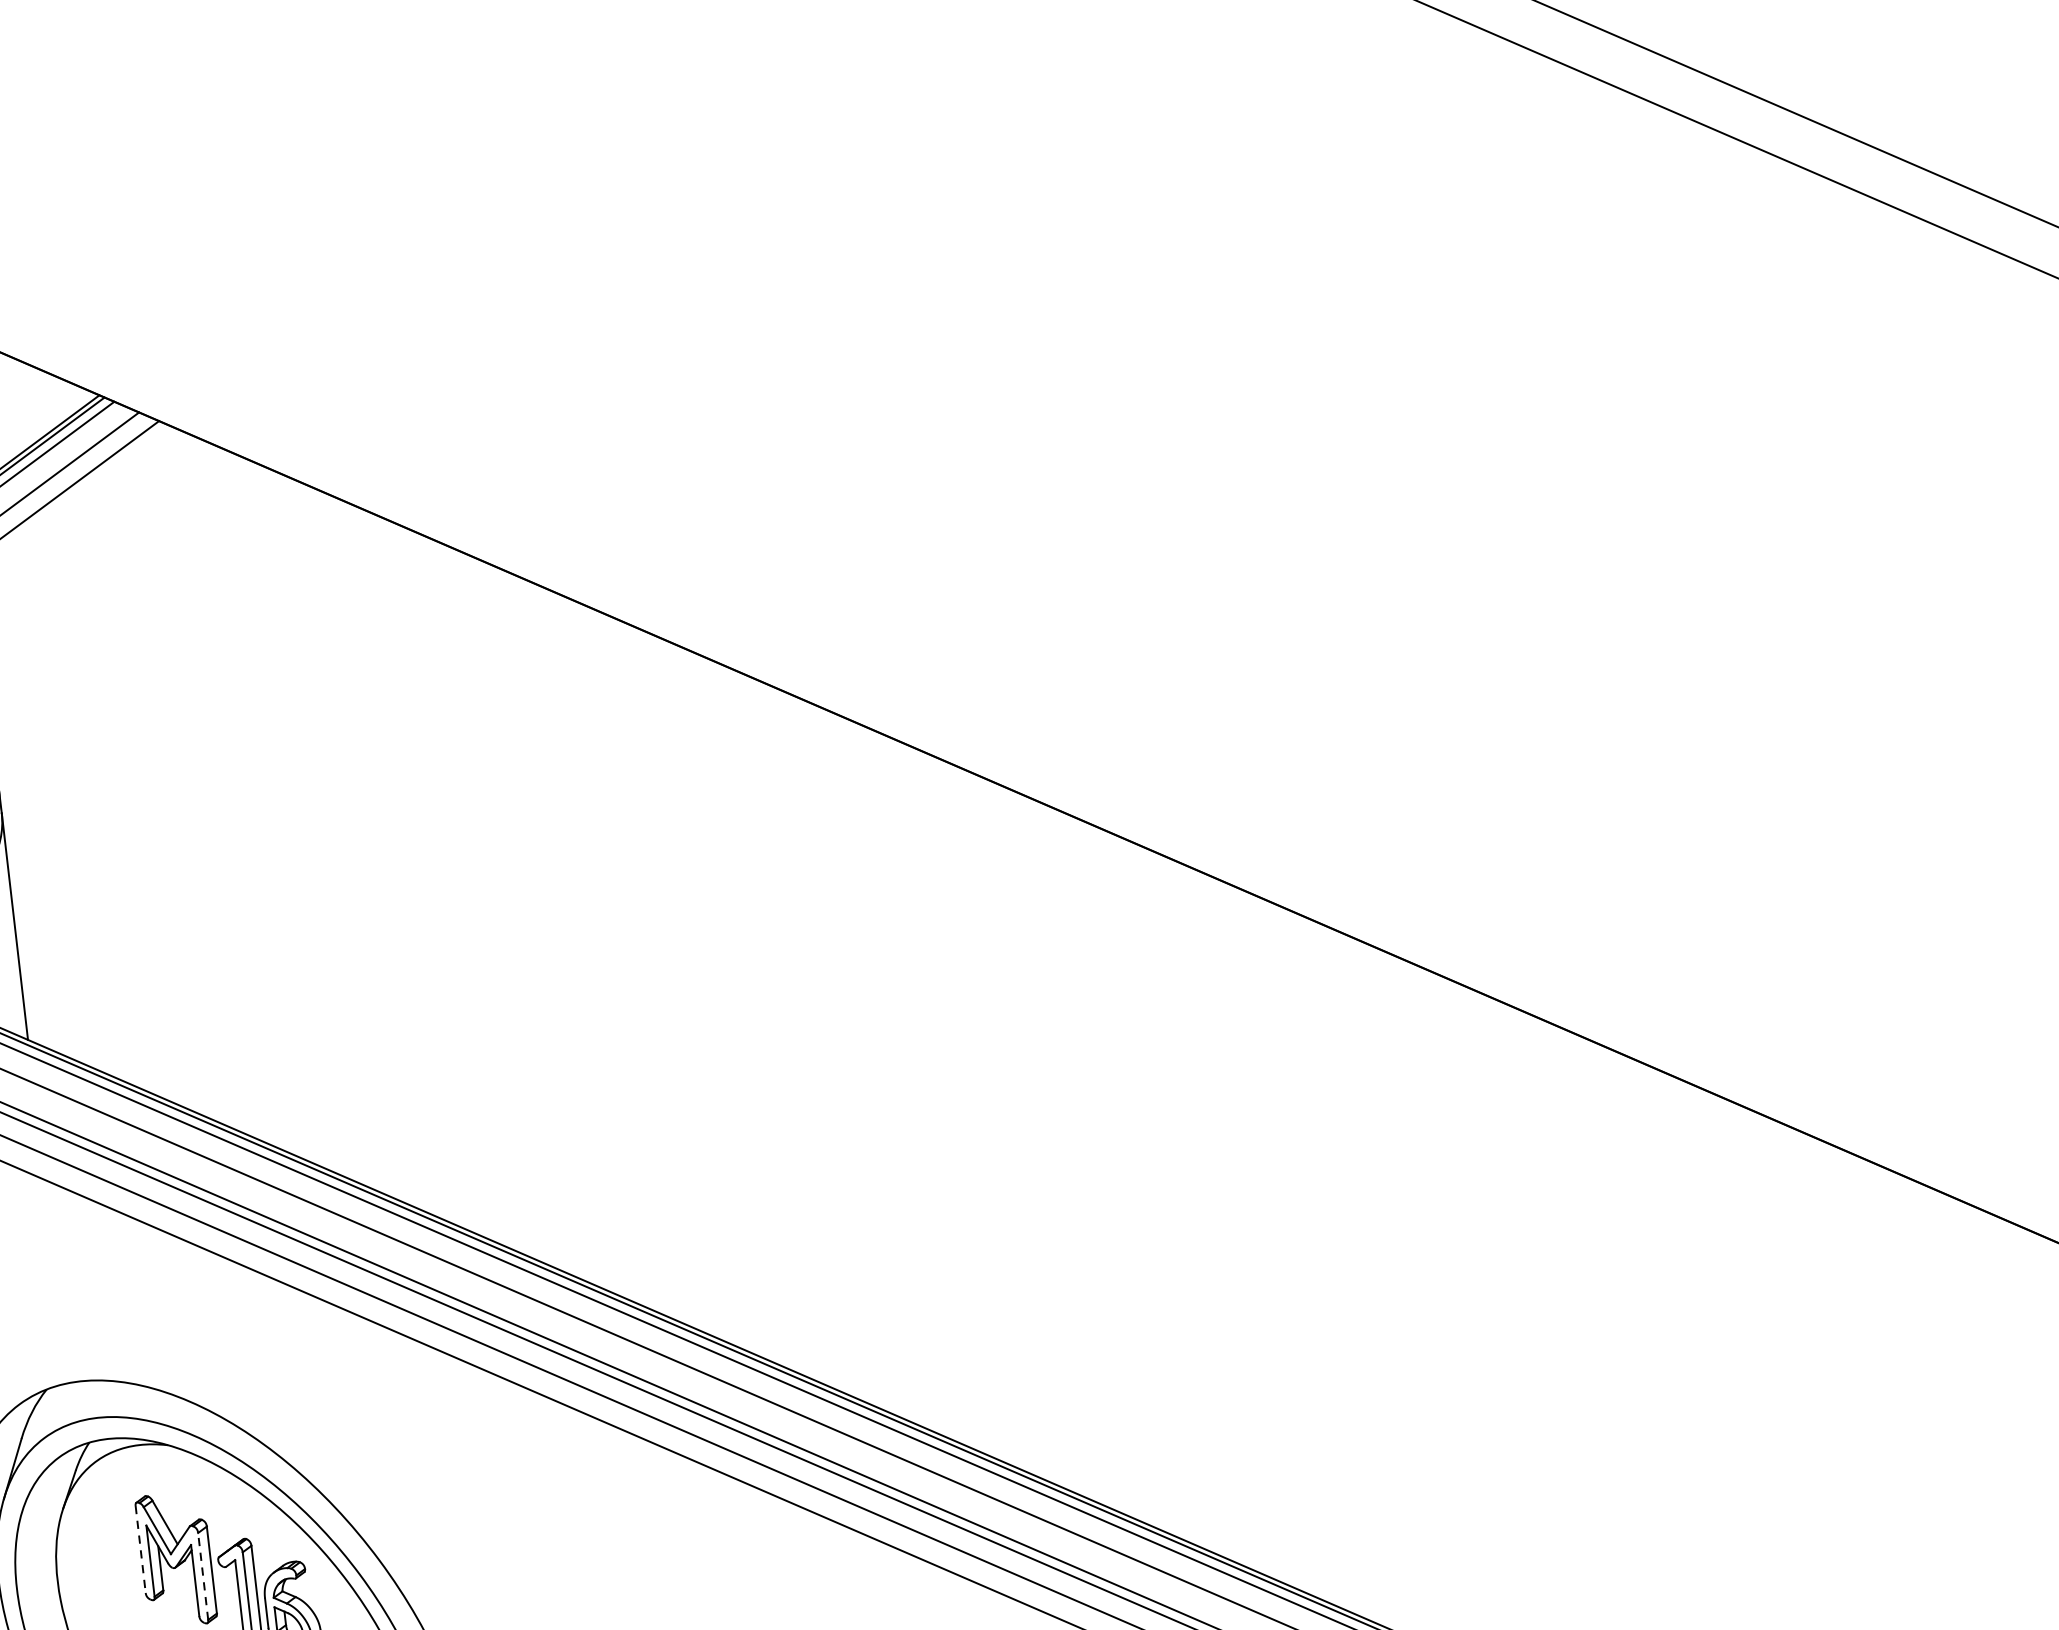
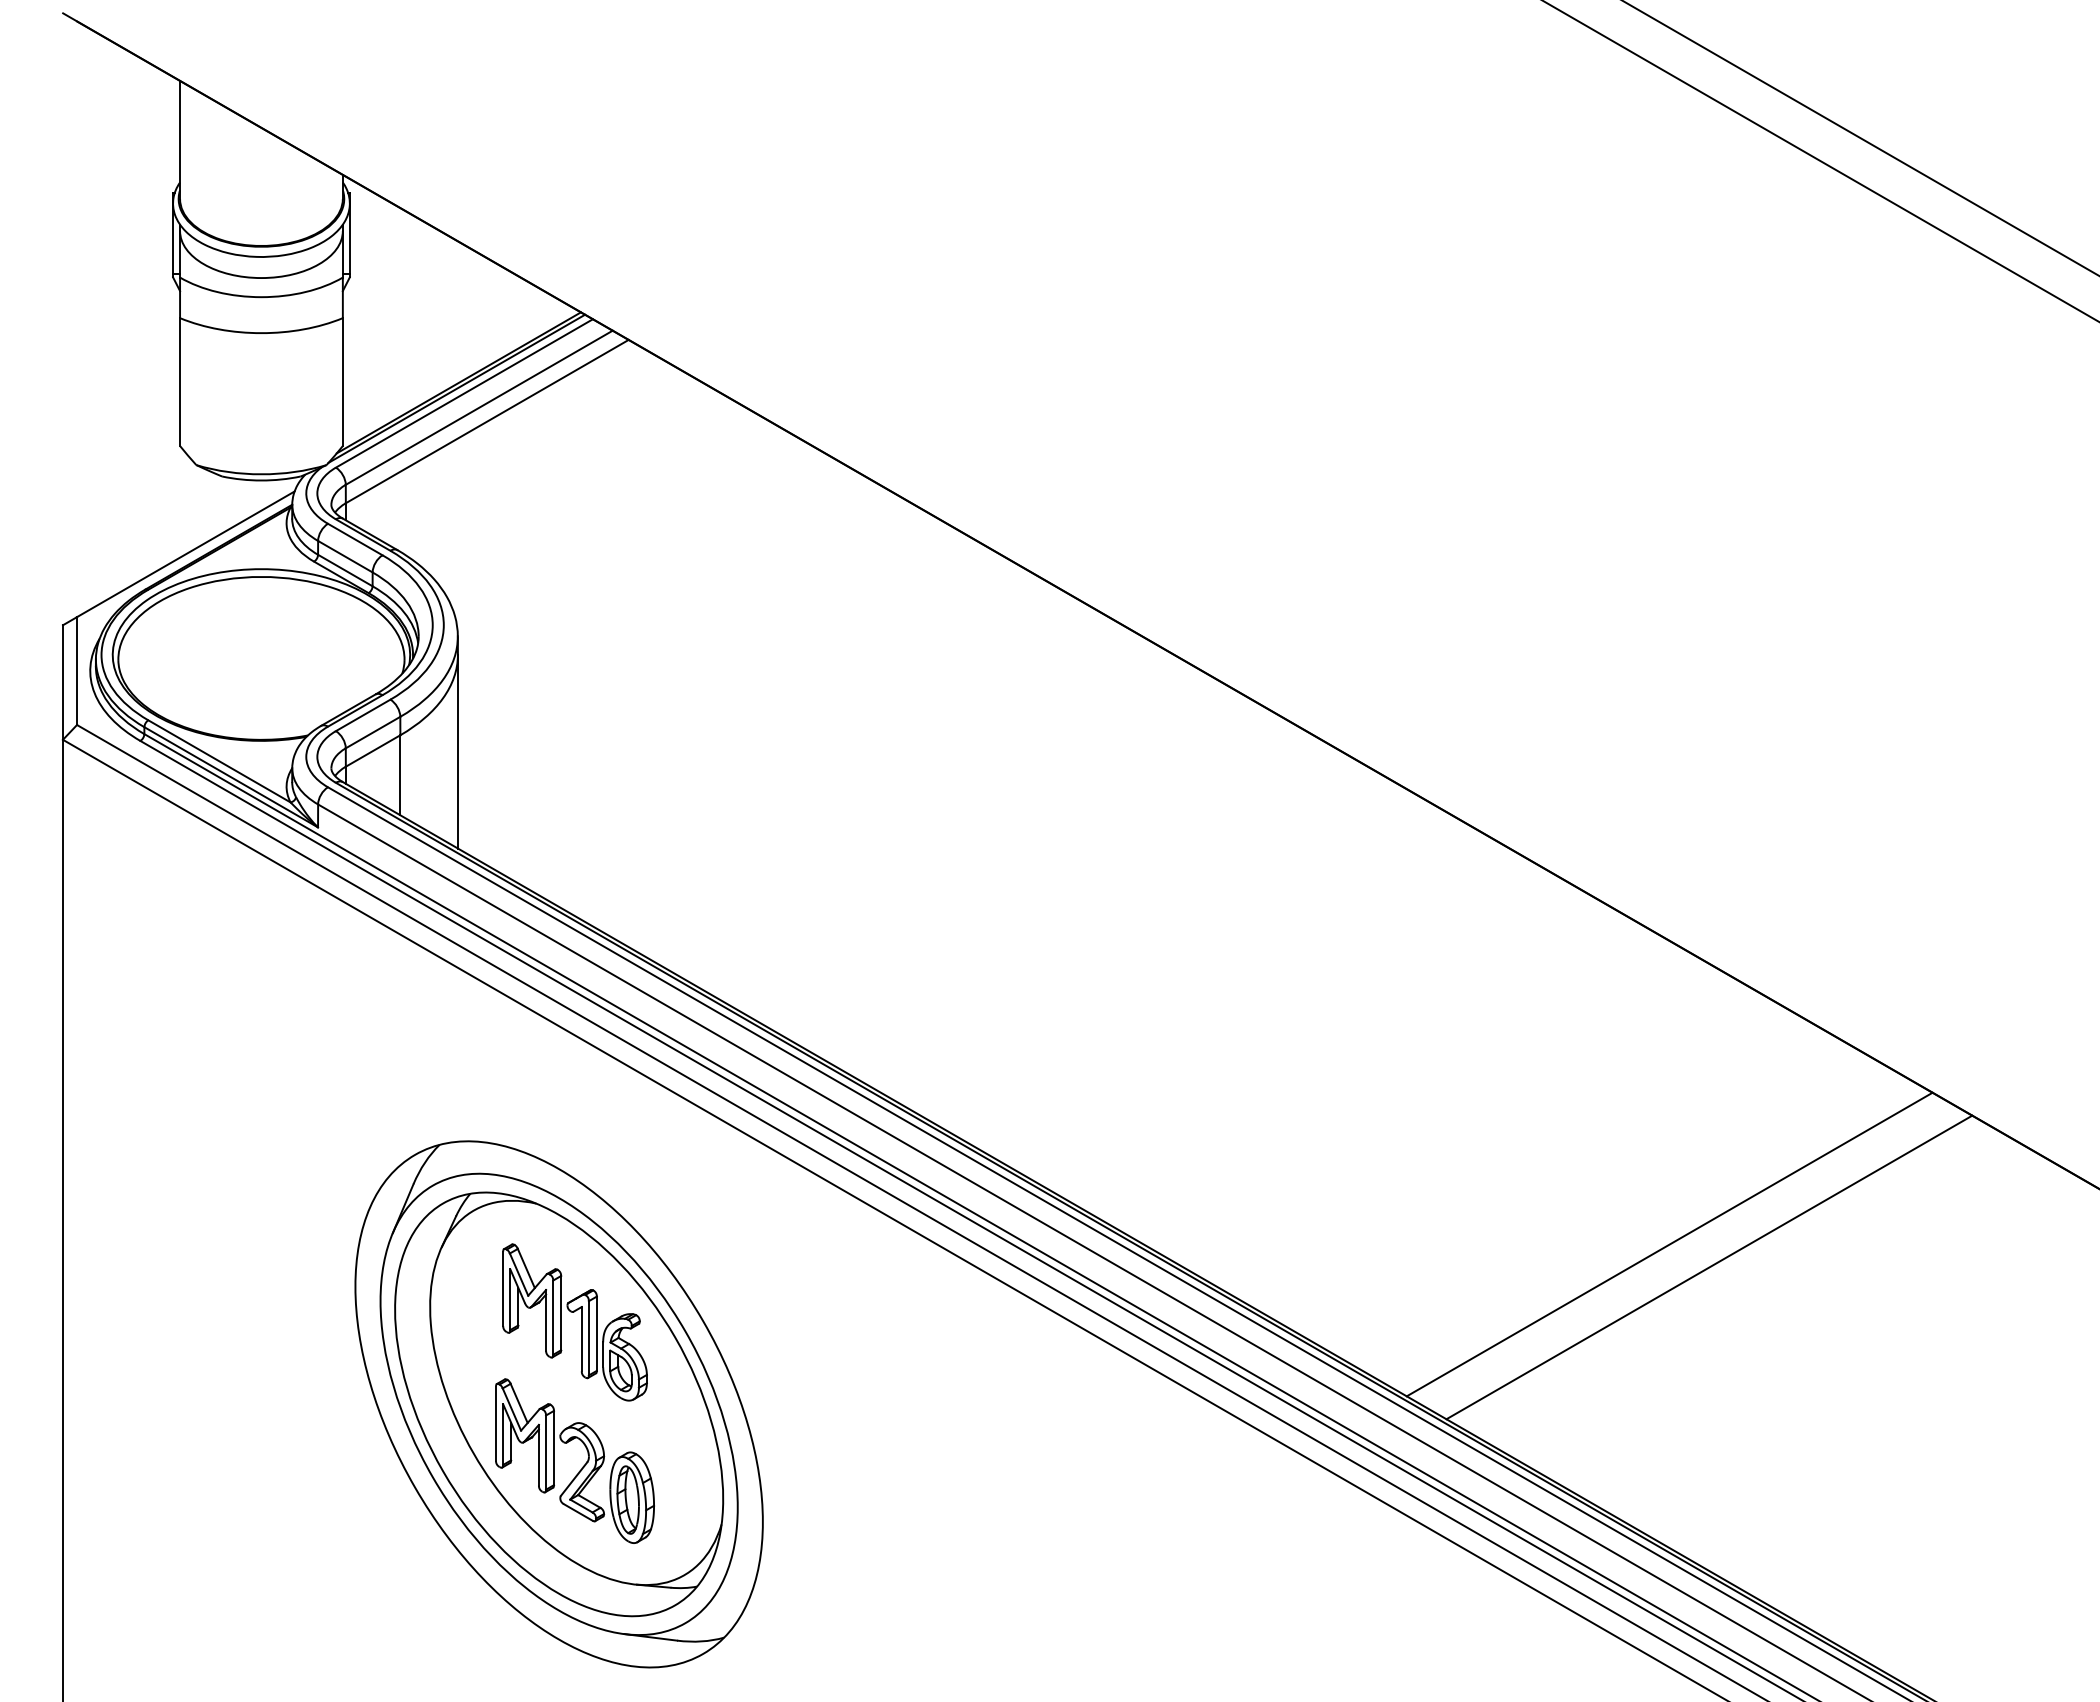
line: (1500, 1339) -> (1669, 1244), added
line: (1550, 1361) -> (1709, 1267), added
line: (141, 1550) -> (503, 1289), dashed -> solid
line: (203, 1576) -> (553, 1317), dashed -> solid

